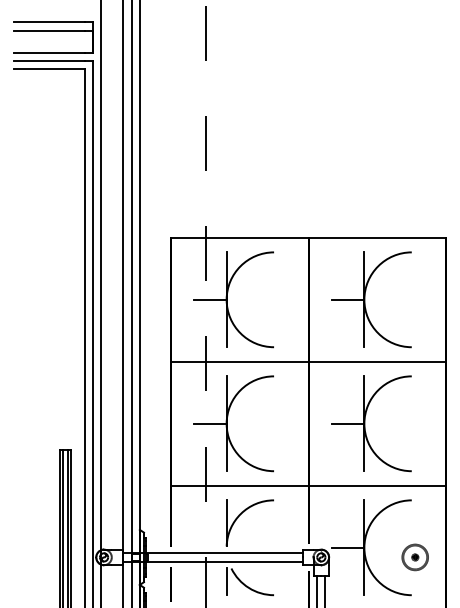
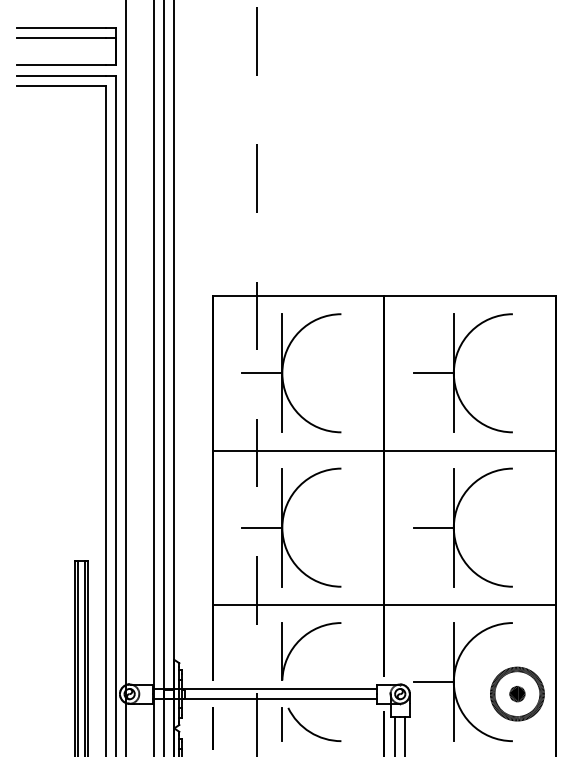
part: (414, 557) -> (516, 694), size x1.6

